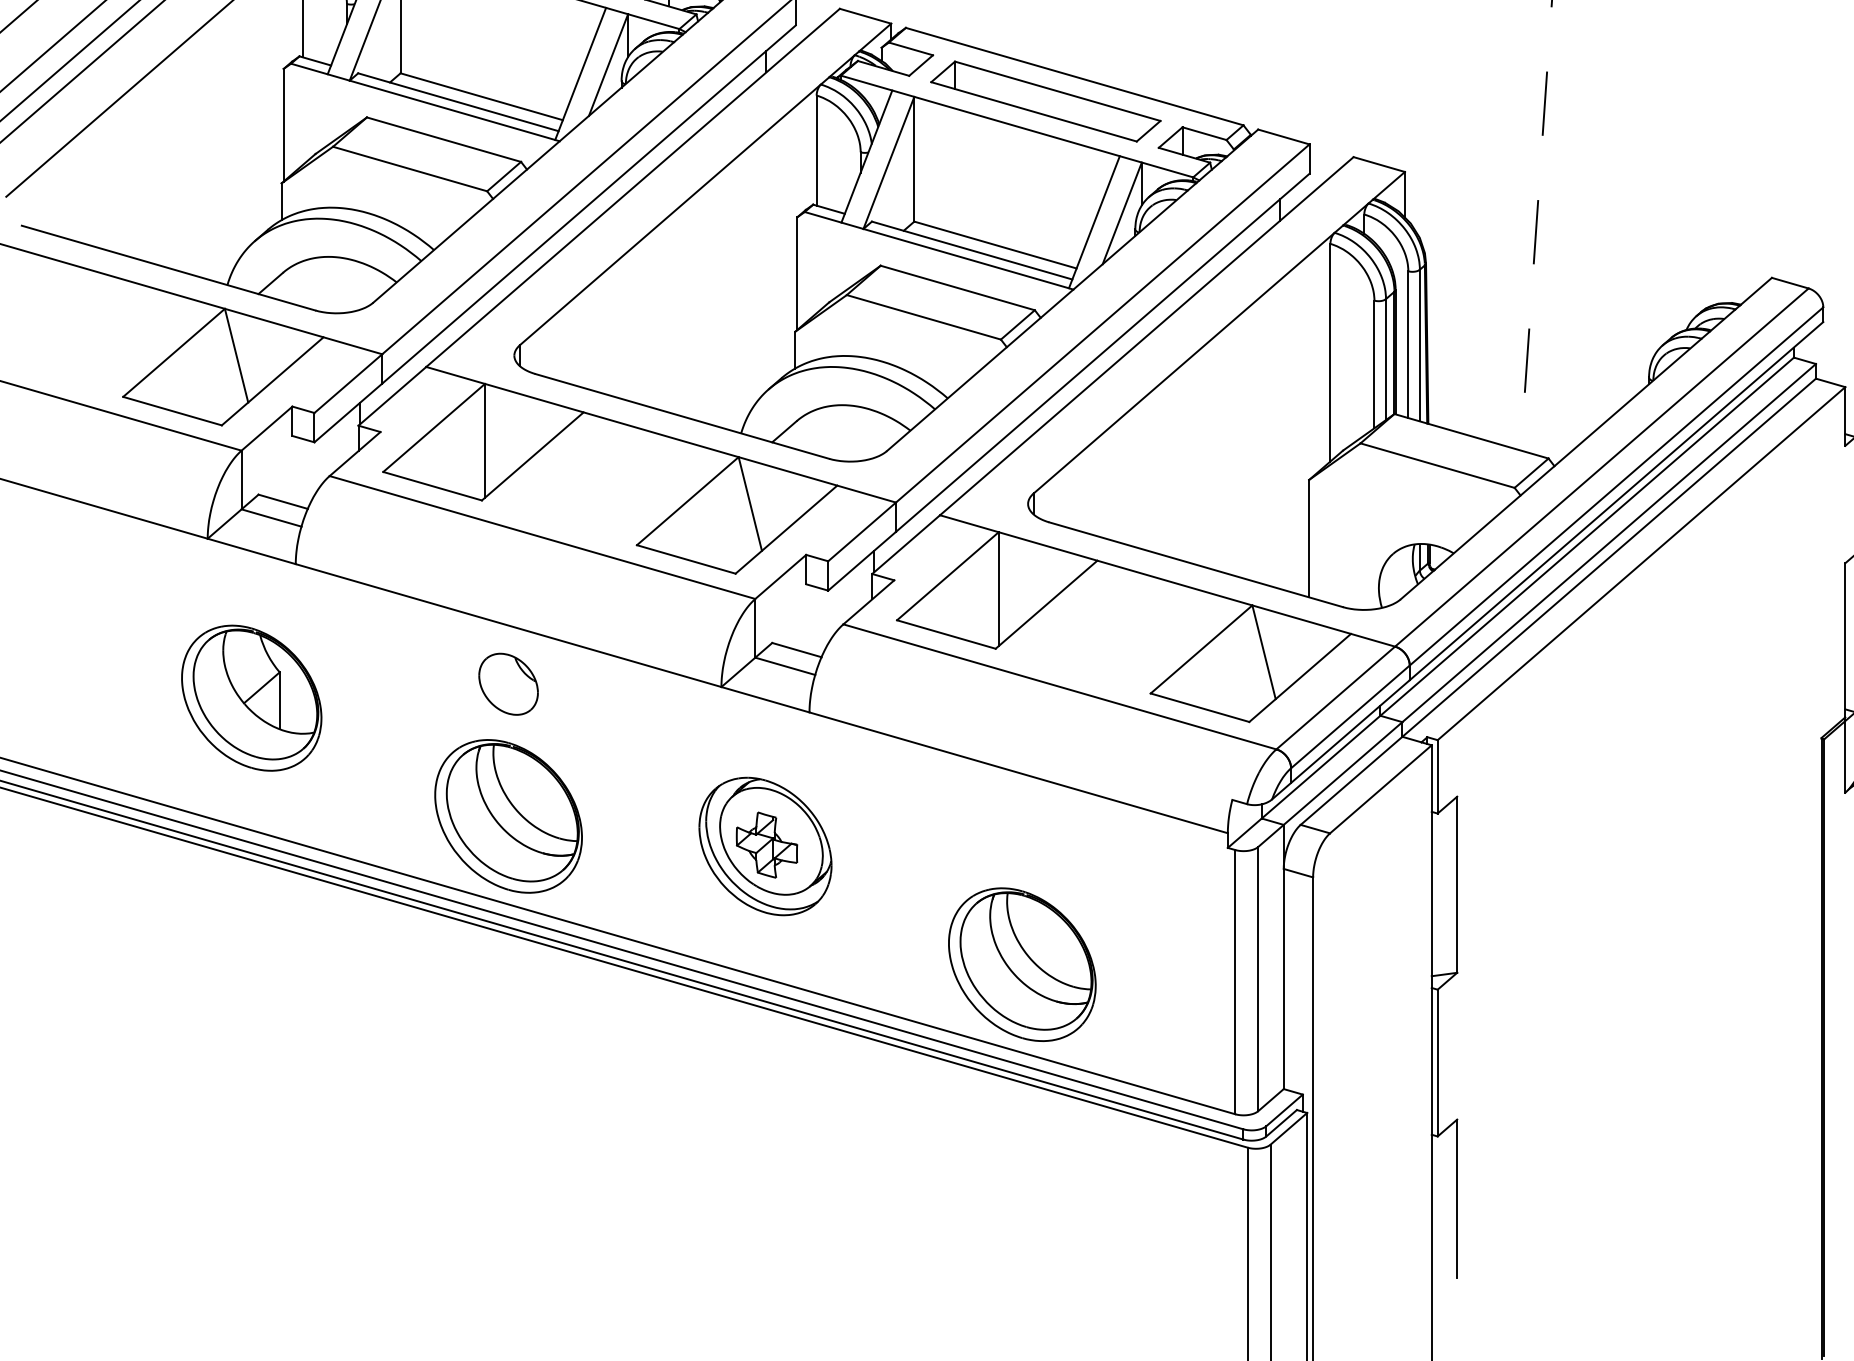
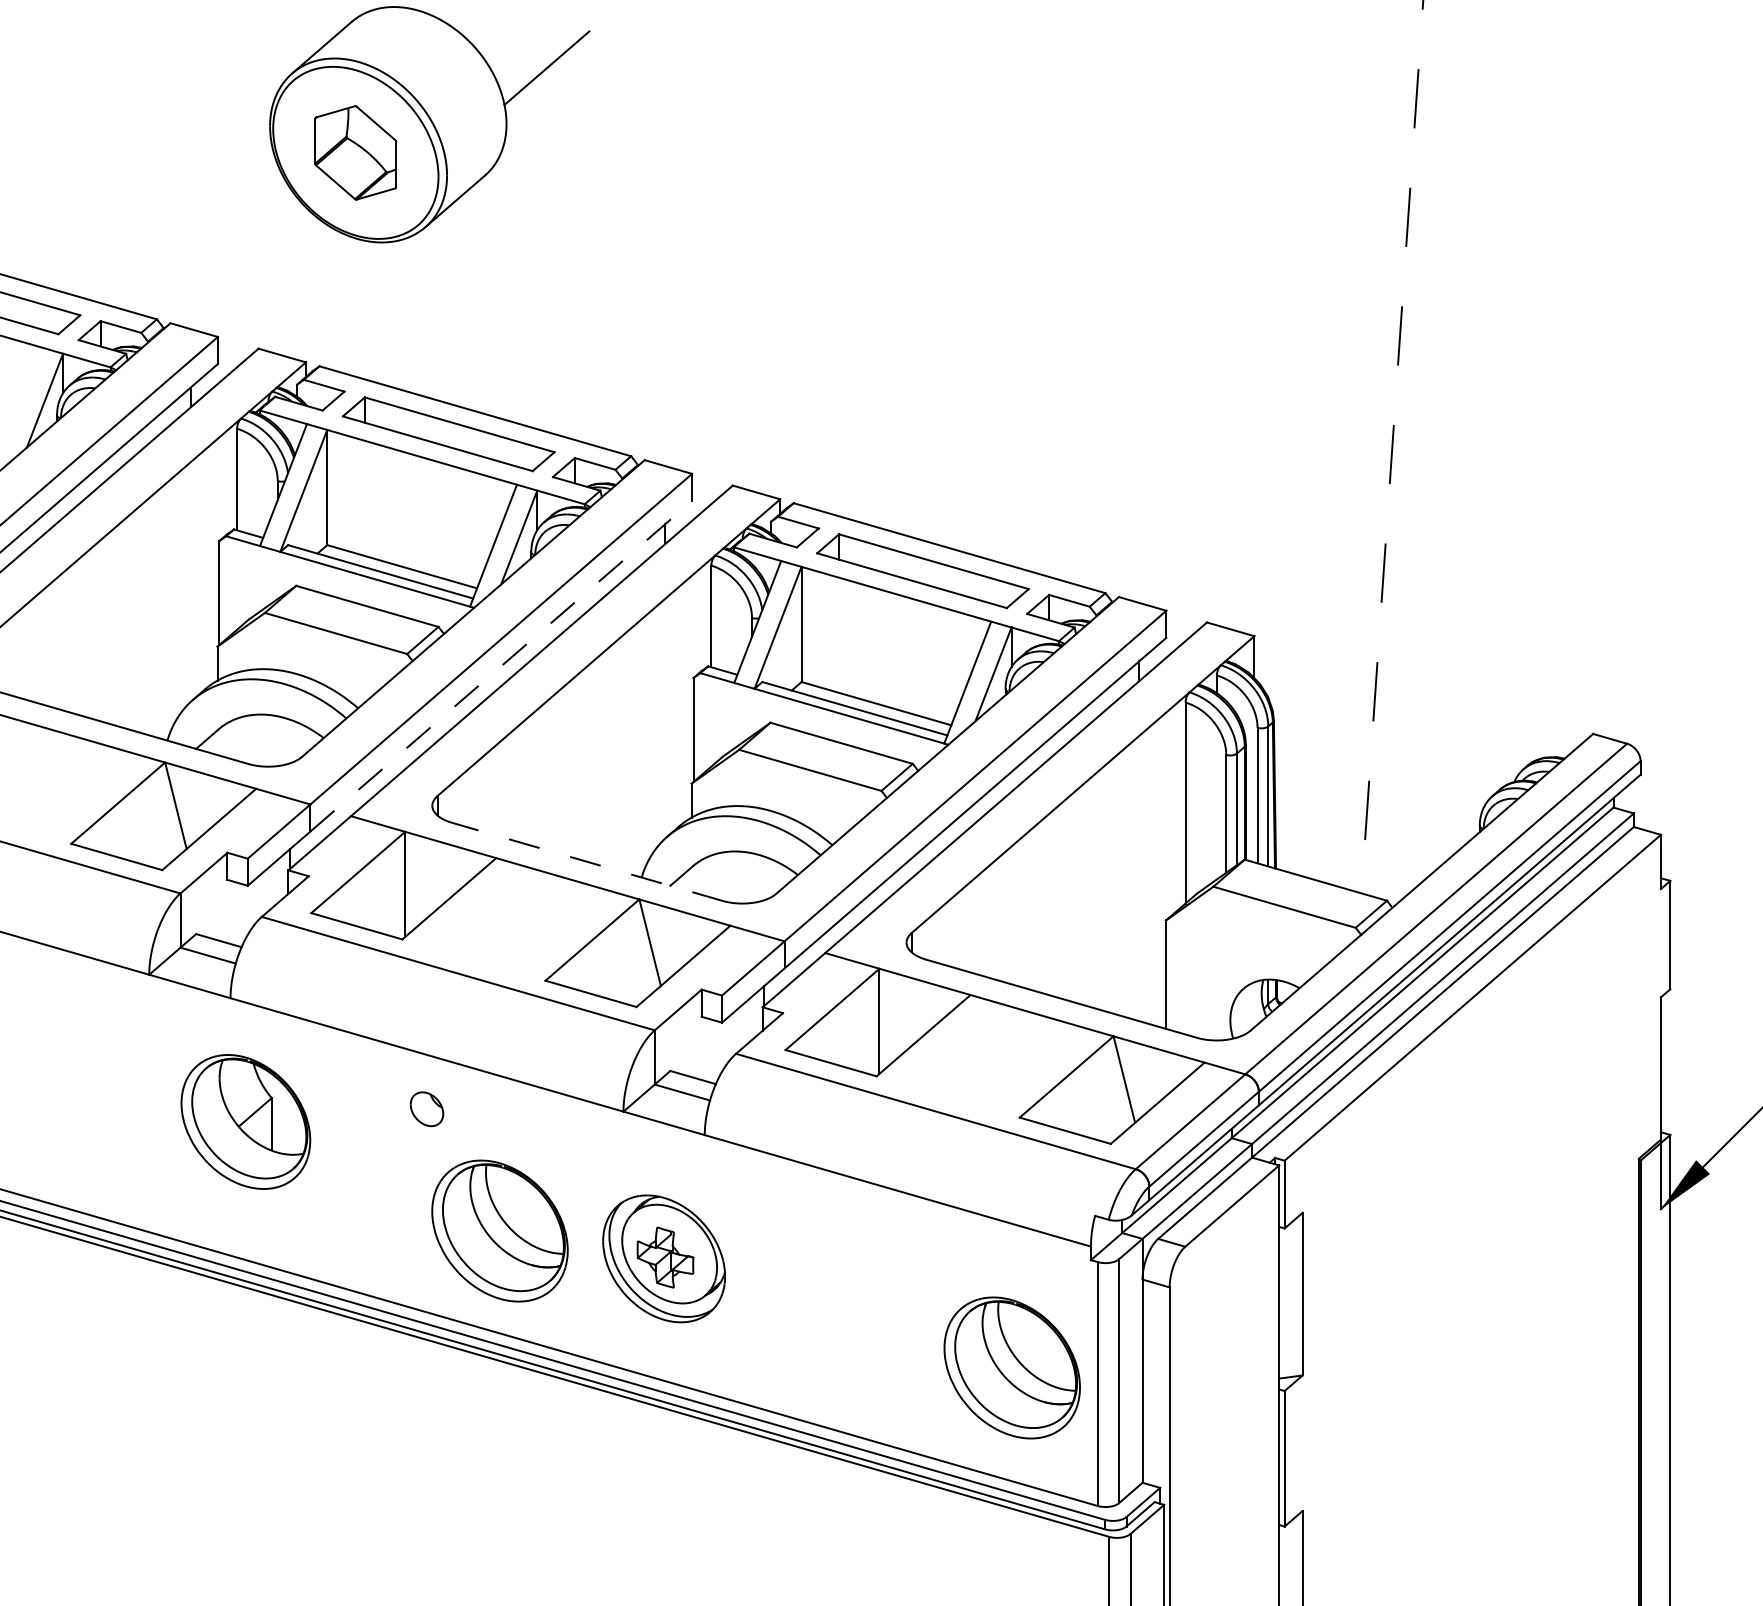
line: (589, 203) -> (501, 665), solid -> dashed
line: (681, 416) -> (586, 861), solid -> dashed
part: (508, 684) -> (426, 1109), size x0.6
part: (251, 697) -> (245, 1121), moved
part: (508, 815) -> (499, 1230), moved
part: (1021, 964) -> (1011, 1367), moved

